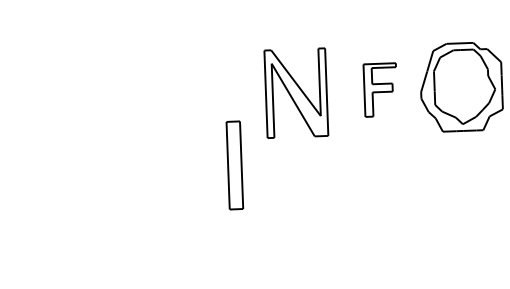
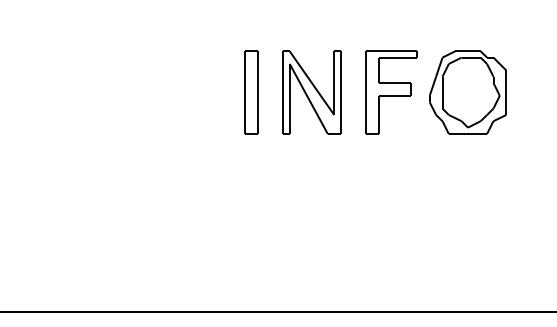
part: (380, 89) -> (391, 92), size x1.67
part: (234, 165) -> (251, 92), moved

